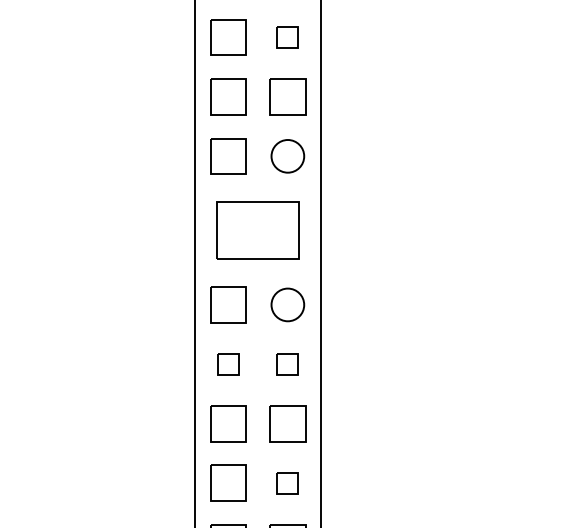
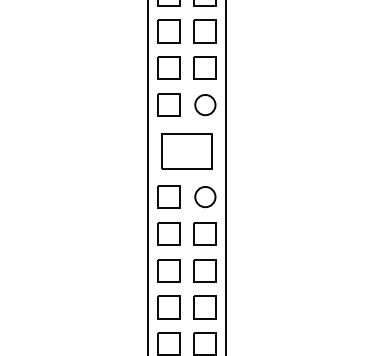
part: (286, 37) -> (204, 31), size x1.67
part: (228, 363) -> (168, 233), size x1.67
part: (286, 363) -> (204, 233), size x1.67
part: (286, 483) -> (204, 307), size x1.67

